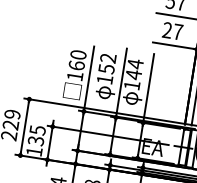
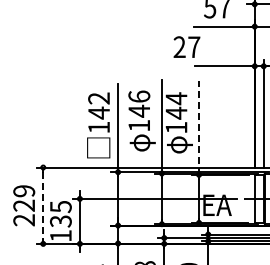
text: (172, 30) -> (186, 46), moved
text: (77, 60) -> (99, 105), 160 -> 142
text: (107, 63) -> (139, 103), 152 -> 146
line: (148, 88) -> (199, 128), solid -> dashed
line: (24, 128) -> (43, 206), solid -> dashed

